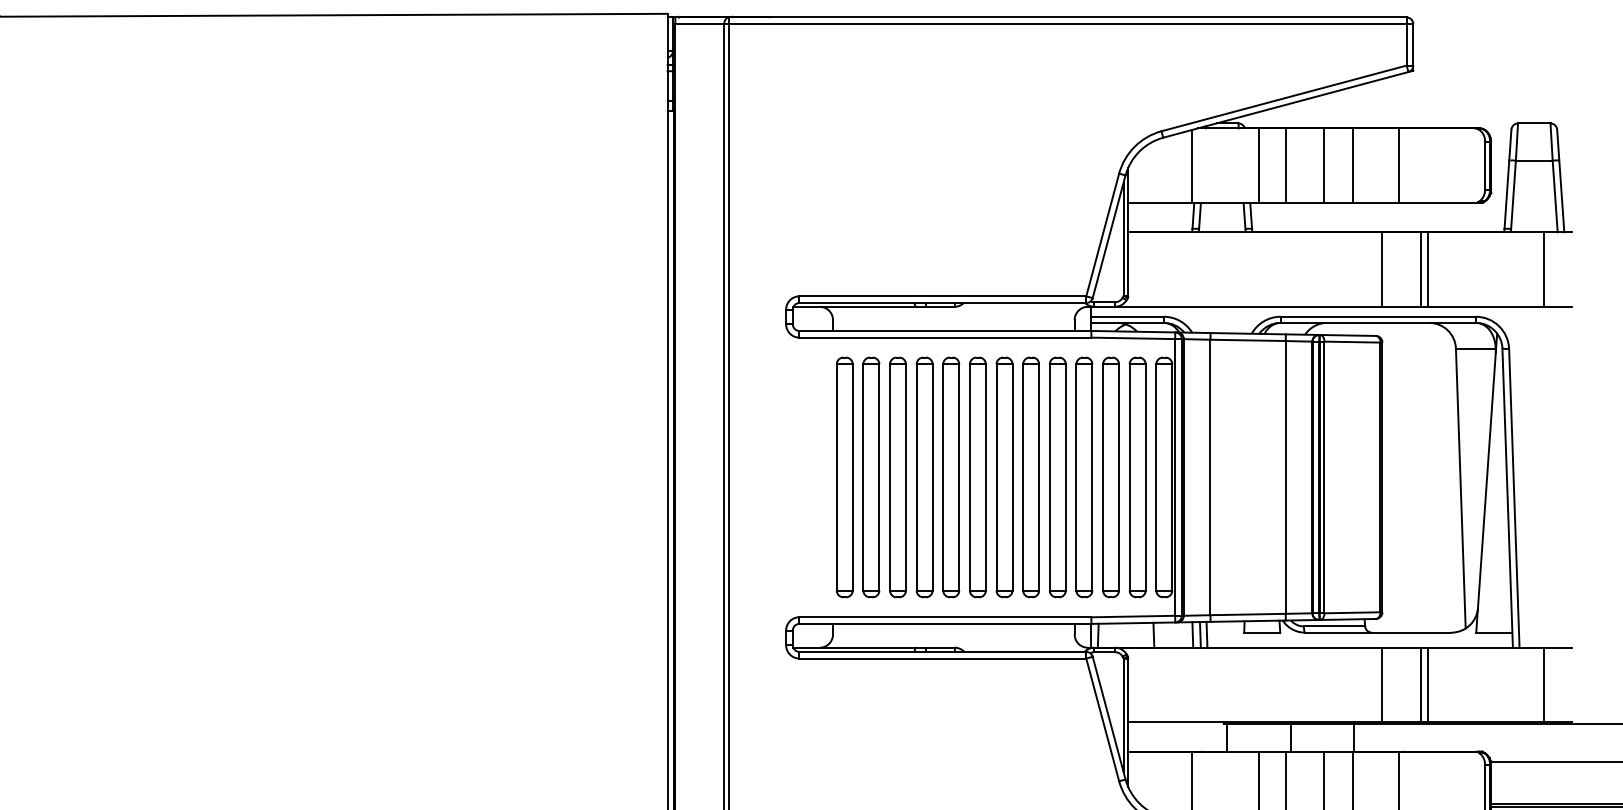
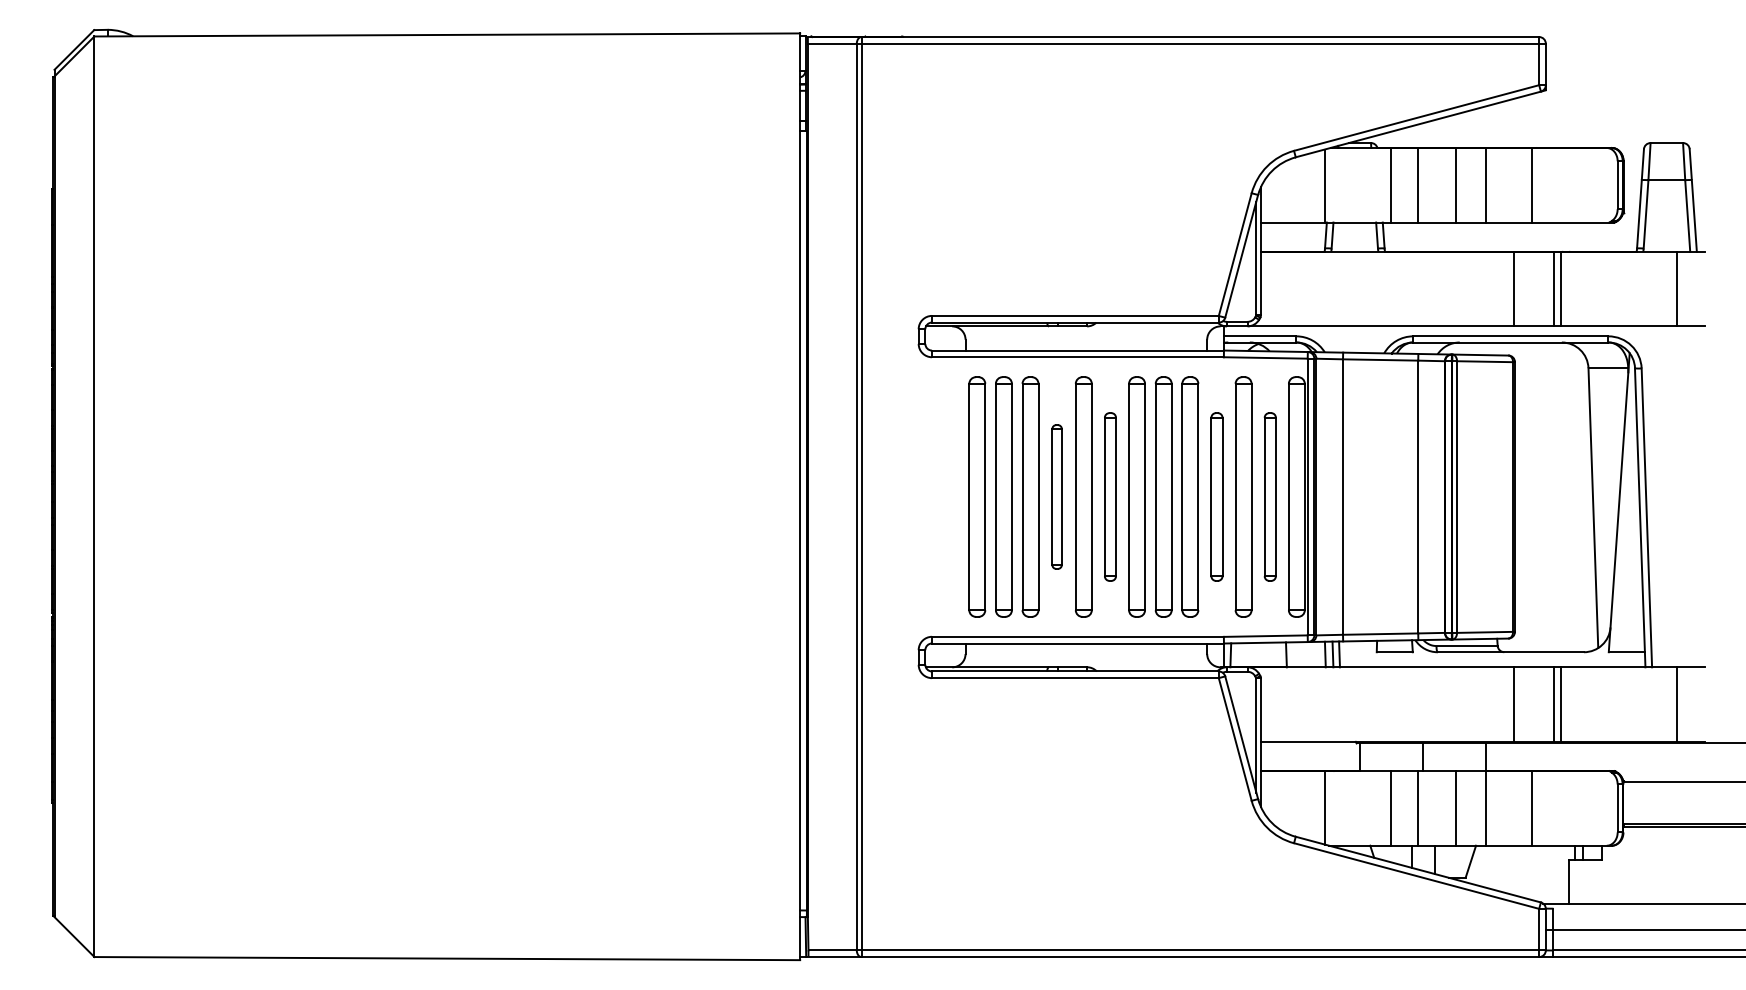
part: (923, 476) -> (1056, 496), size x0.6
part: (977, 476) -> (1110, 496), size x0.7
part: (1083, 476) -> (1216, 496), size x0.7
part: (1137, 476) -> (1270, 496), size x0.7

